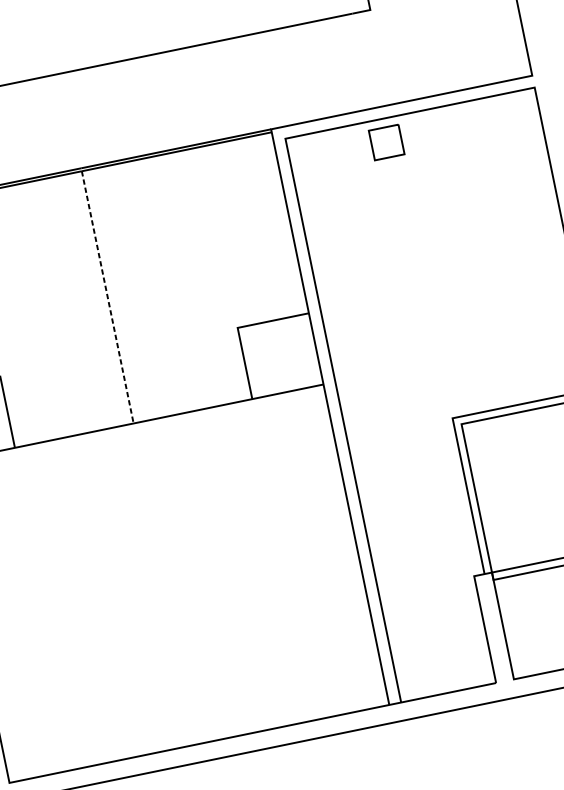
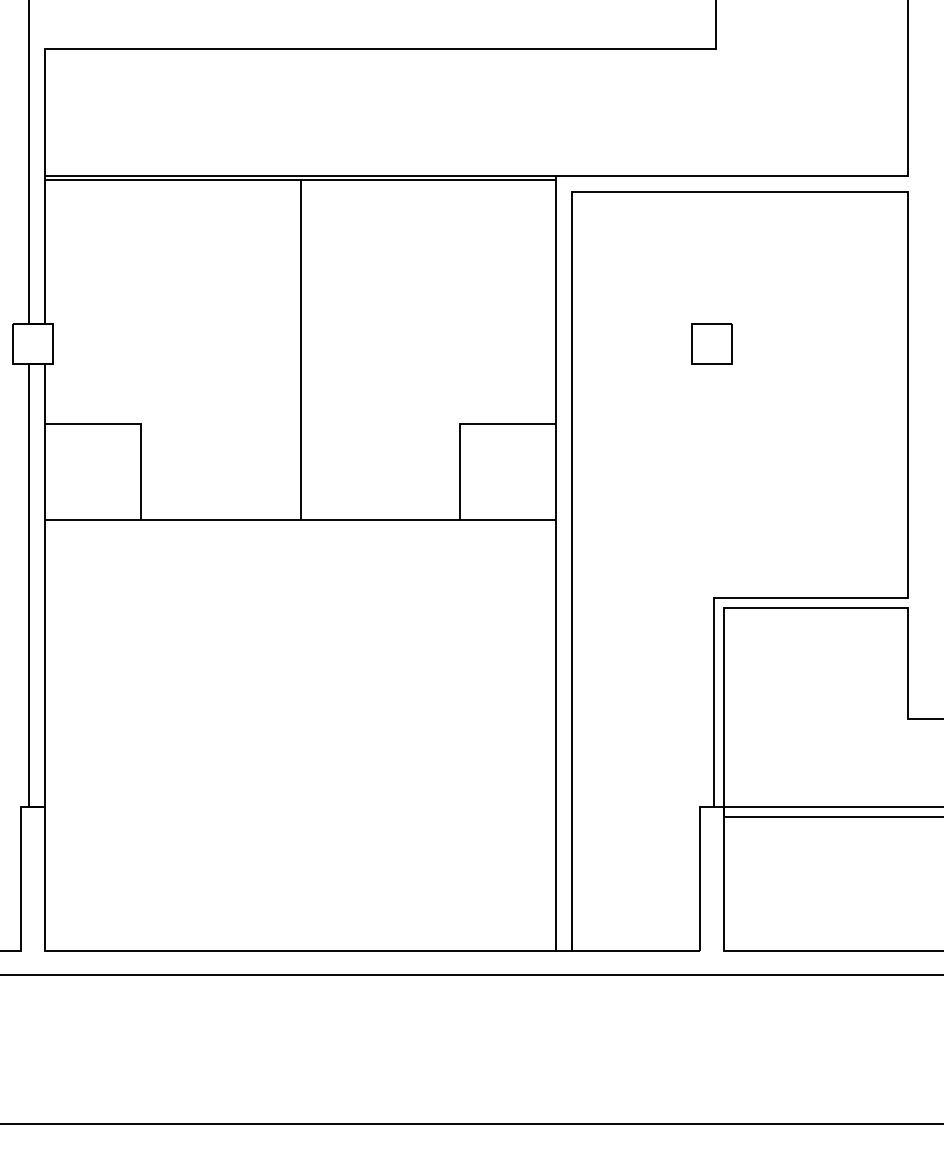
part: (386, 142) -> (711, 343), moved
line: (107, 297) -> (300, 350), dashed -> solid

